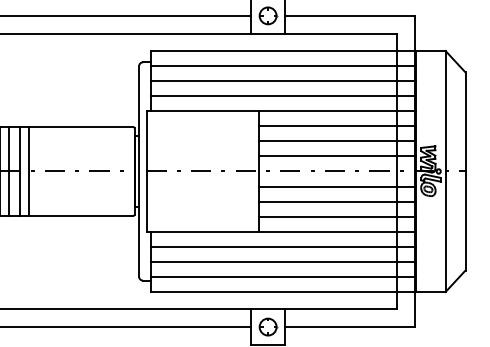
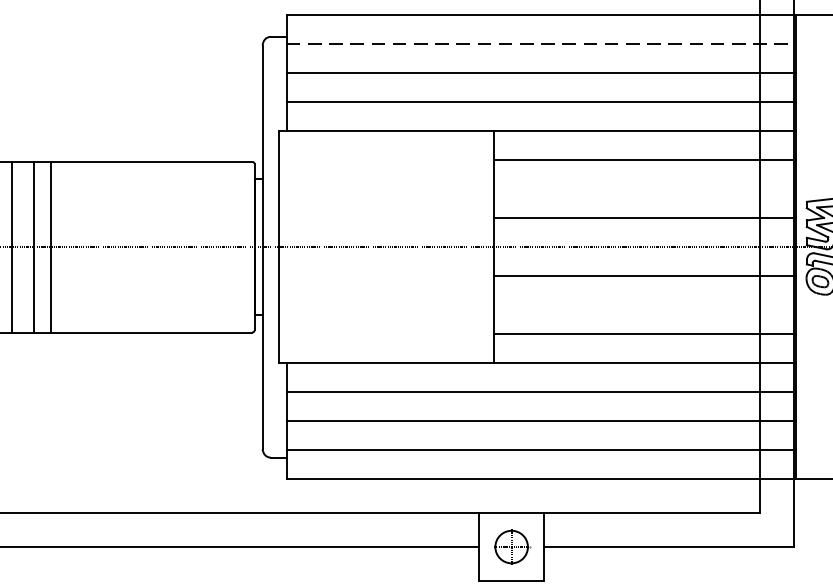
line: (284, 66) -> (543, 44), solid -> dashed
line: (336, 141) -> (643, 189), removed
line: (336, 201) -> (643, 305), removed

